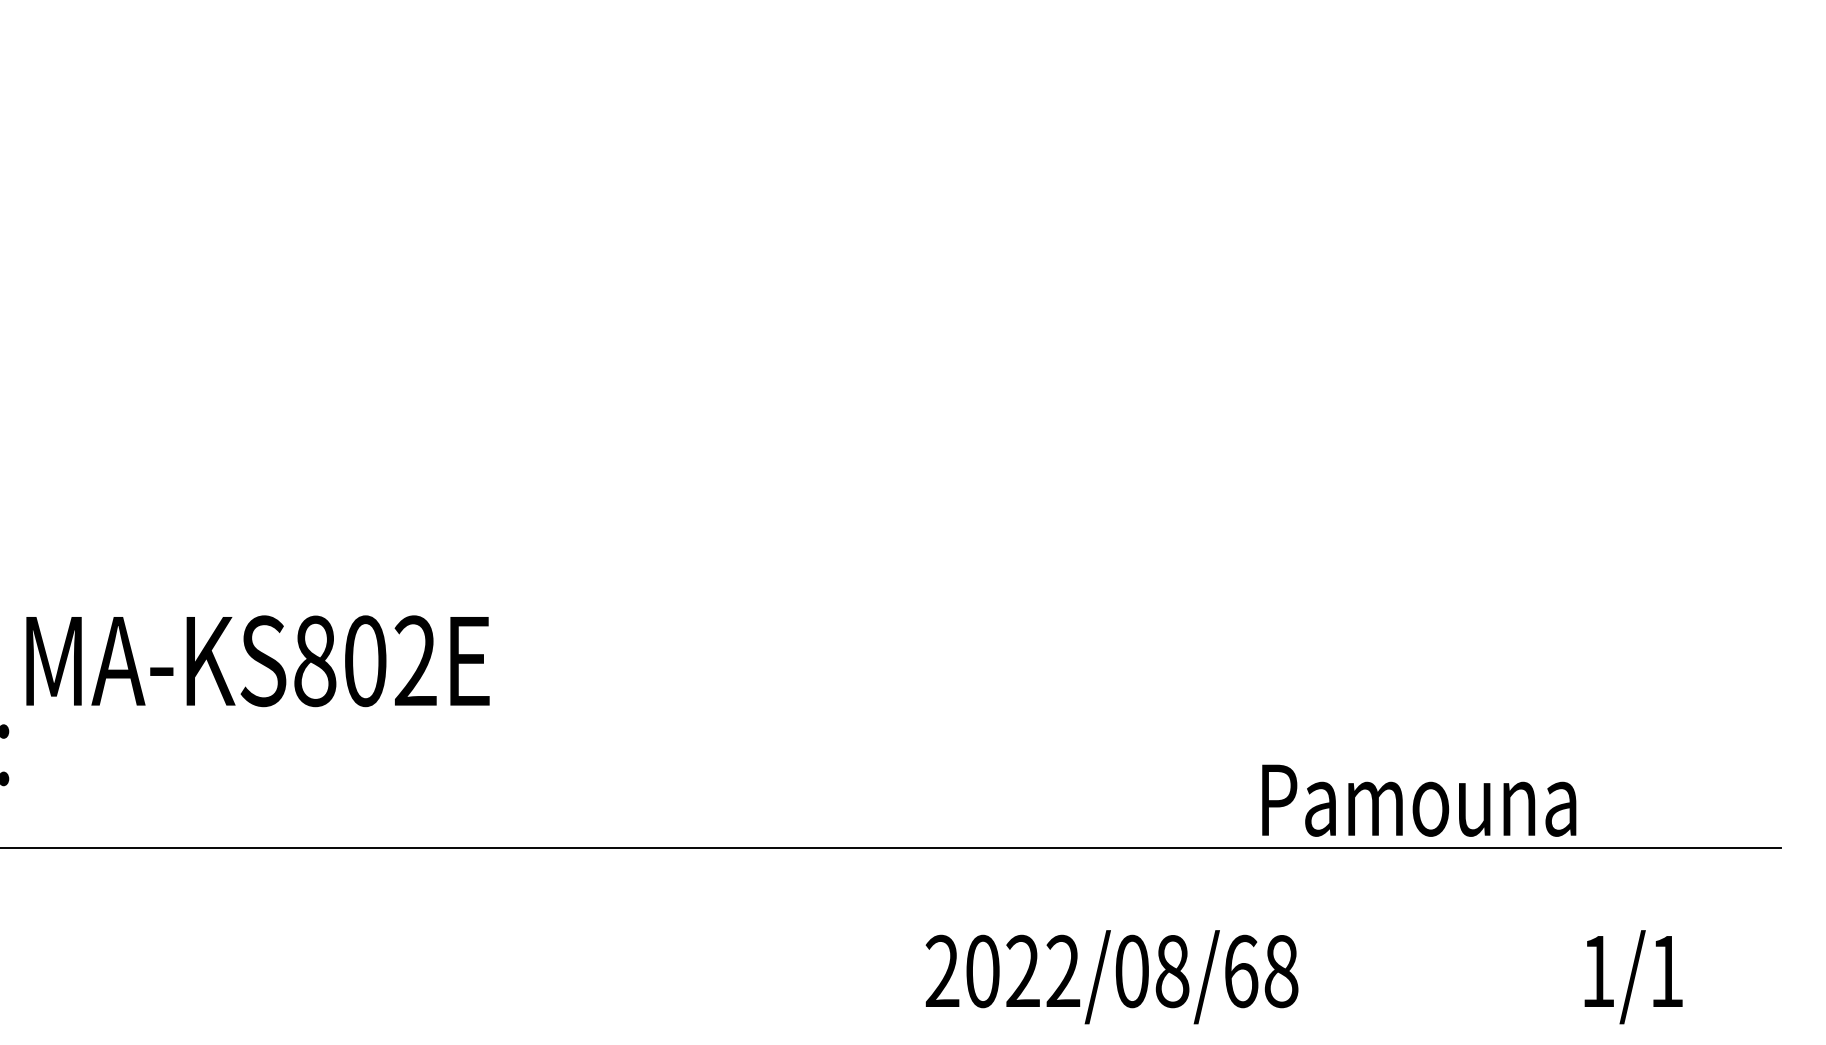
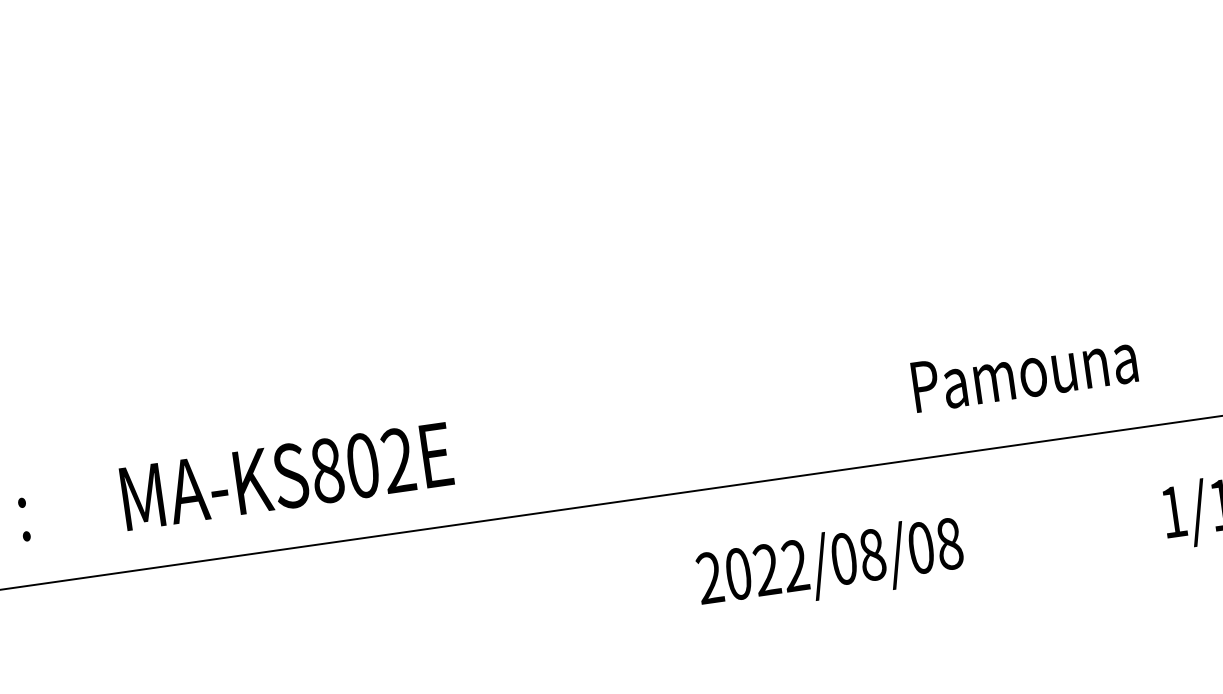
text: (257, 661) -> (286, 476), moved
text: (1419, 800) -> (1024, 372), moved
text: (1241, 971) -> (921, 547), 2022/08/68 -> 2022/08/08

